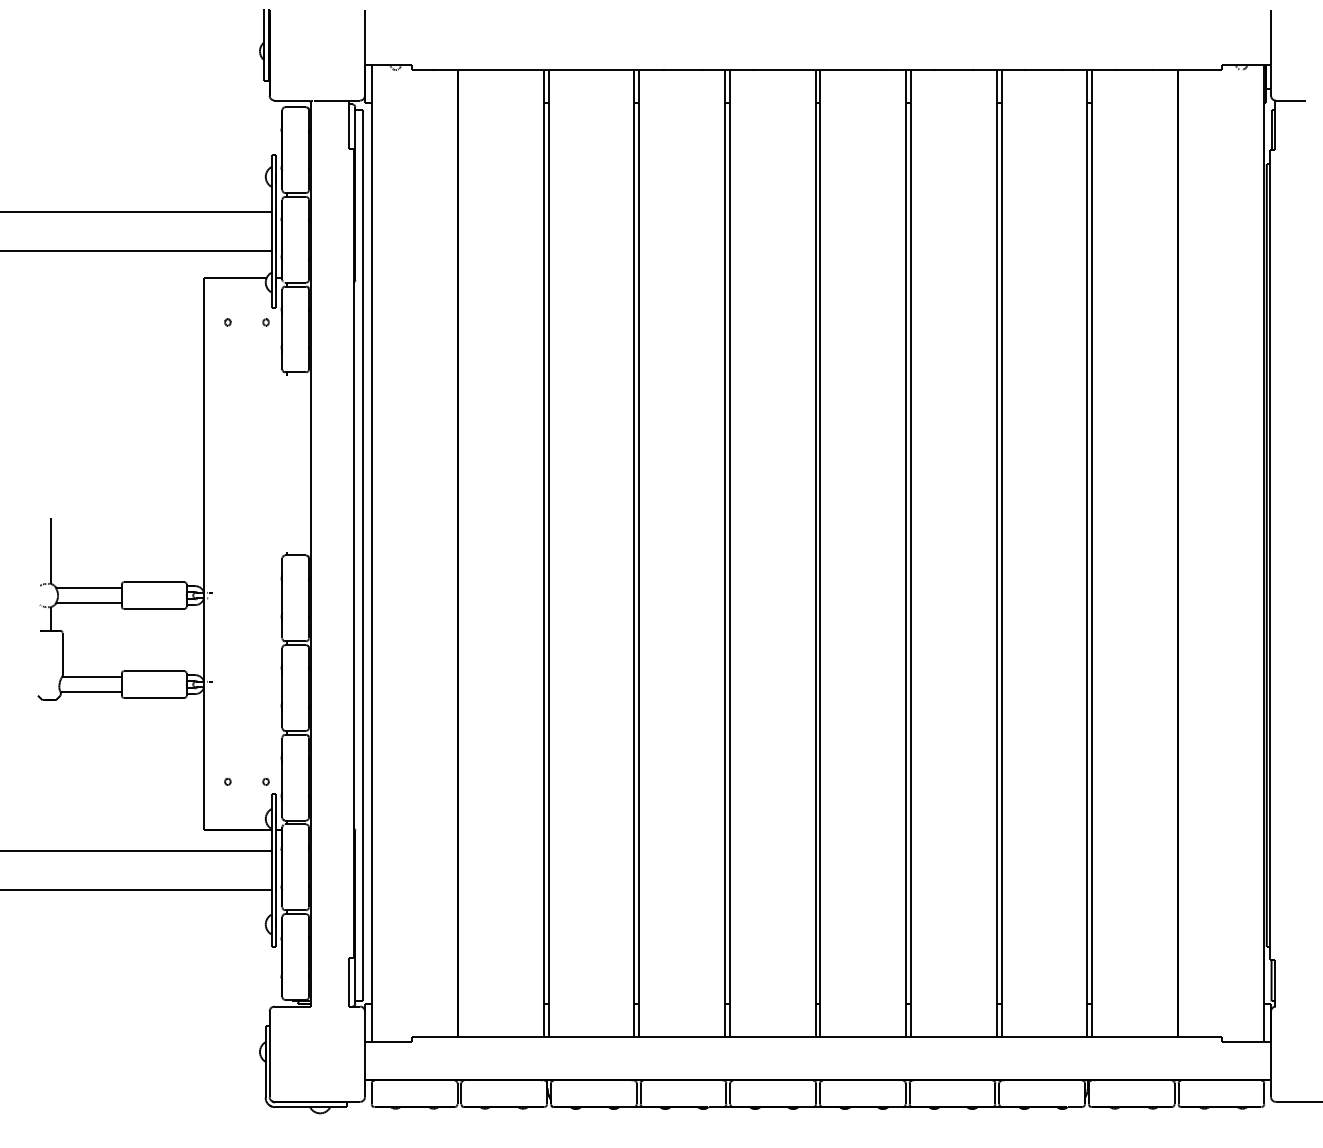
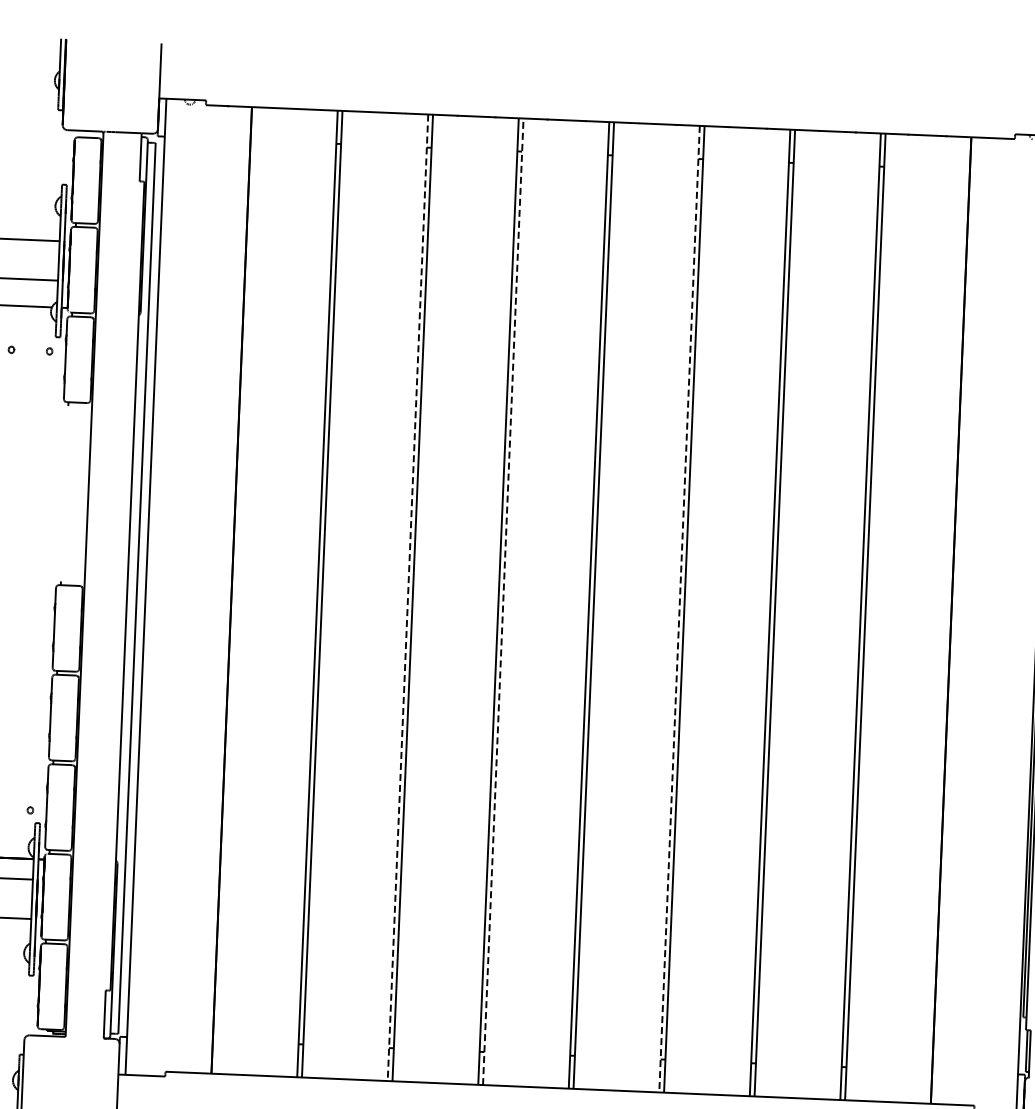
line: (634, 553) -> (408, 597), solid -> dashed
line: (729, 553) -> (502, 601), solid -> dashed
line: (906, 553) -> (679, 609), solid -> dashed

